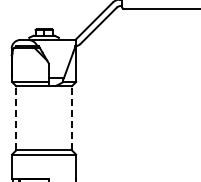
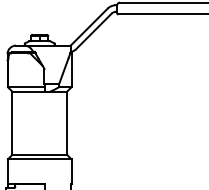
line: (16, 118) -> (12, 123), dashed -> solid
line: (72, 118) -> (67, 123), dashed -> solid

